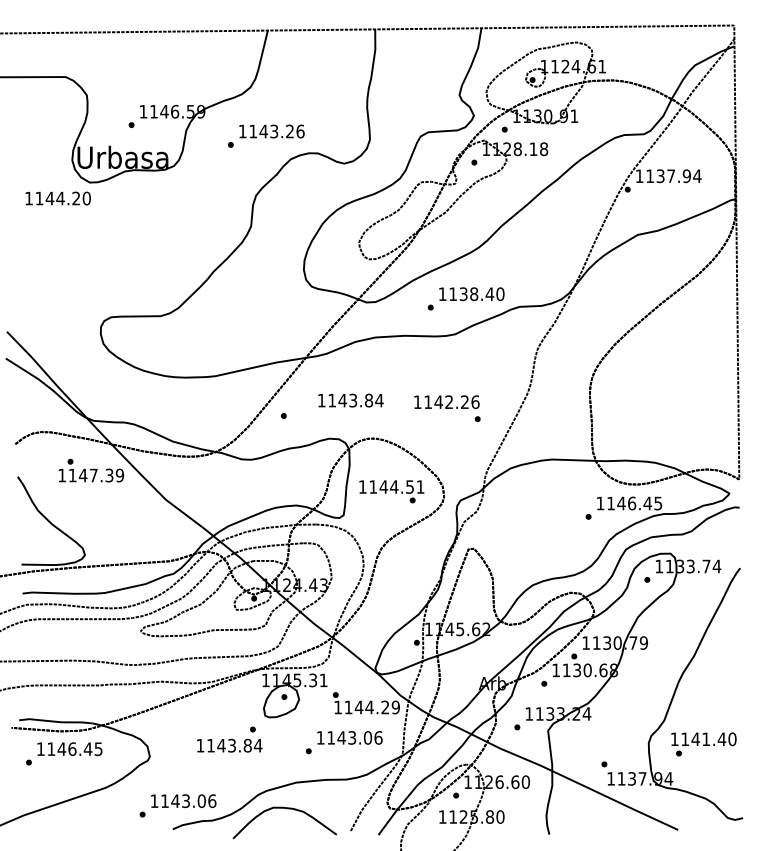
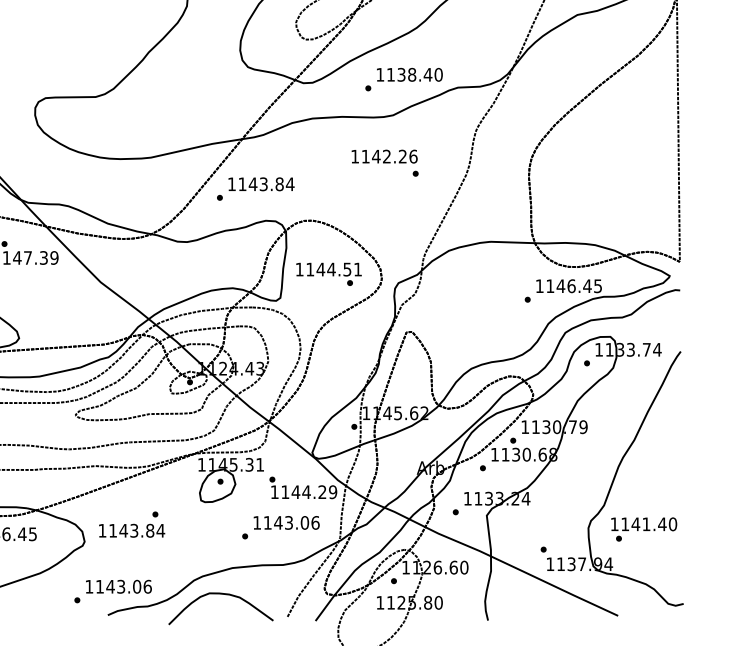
text: (350, 400) -> (261, 184), moved
text: (447, 408) -> (385, 163), moved
text: (229, 739) -> (131, 524), moved

